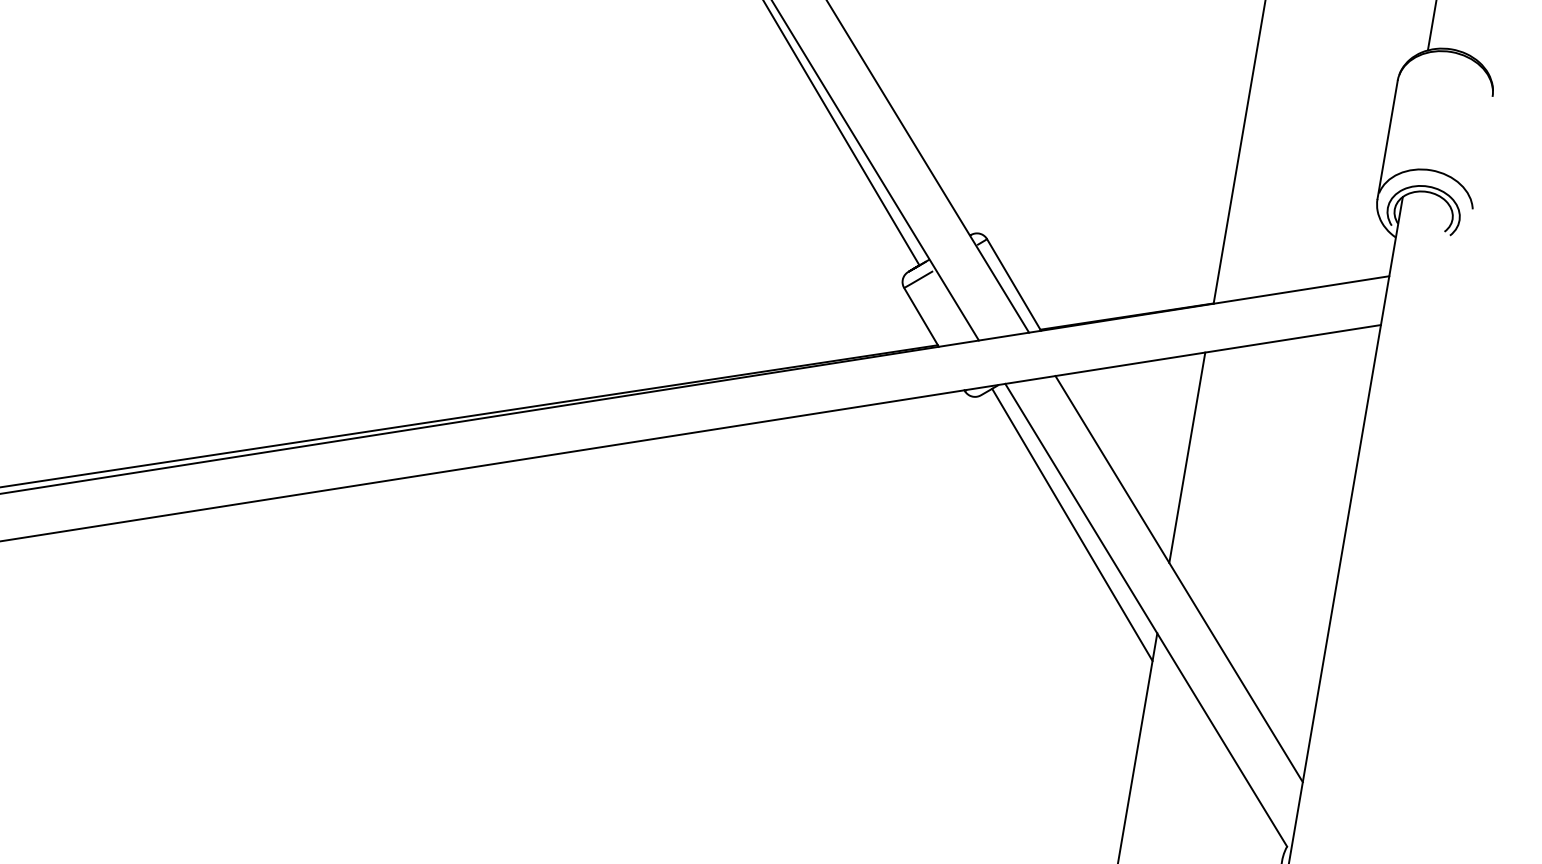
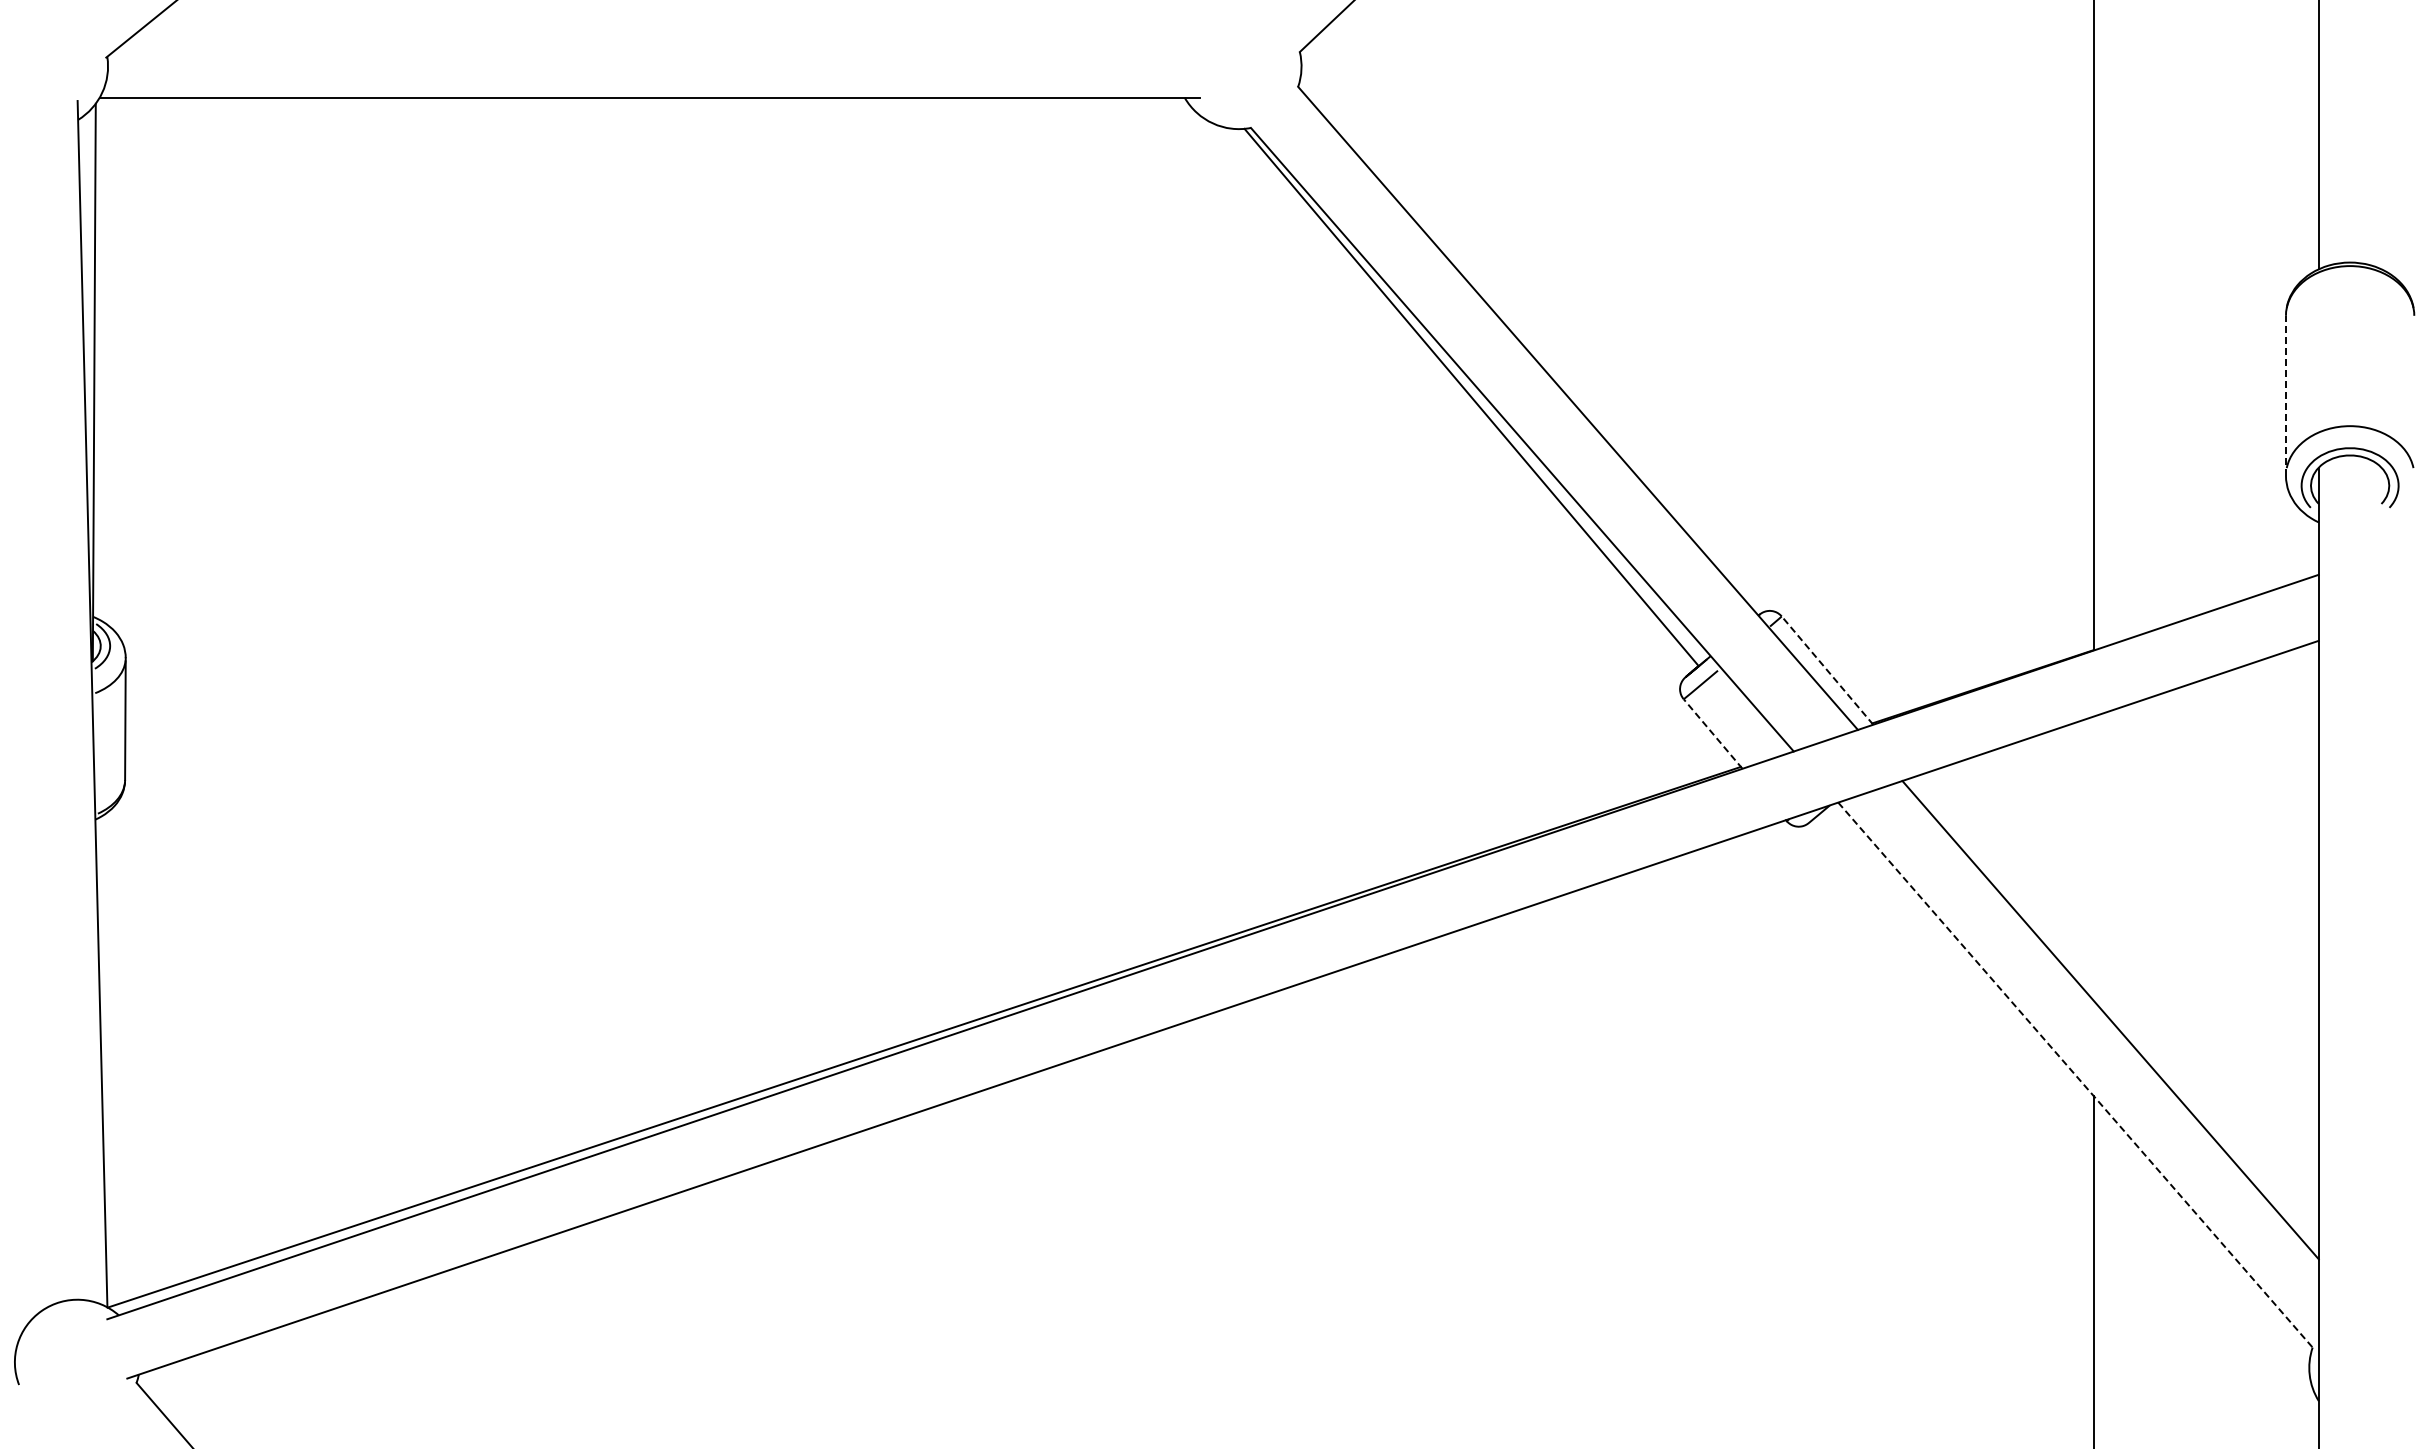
line: (1387, 139) -> (2285, 395), solid -> dashed
line: (1014, 284) -> (1827, 670), solid -> dashed
line: (921, 317) -> (1713, 734), solid -> dashed
line: (1187, 457) -> (2094, 858), removed
line: (1072, 524) -> (1958, 972), removed
line: (1146, 615) -> (2075, 1075), solid -> dashed

